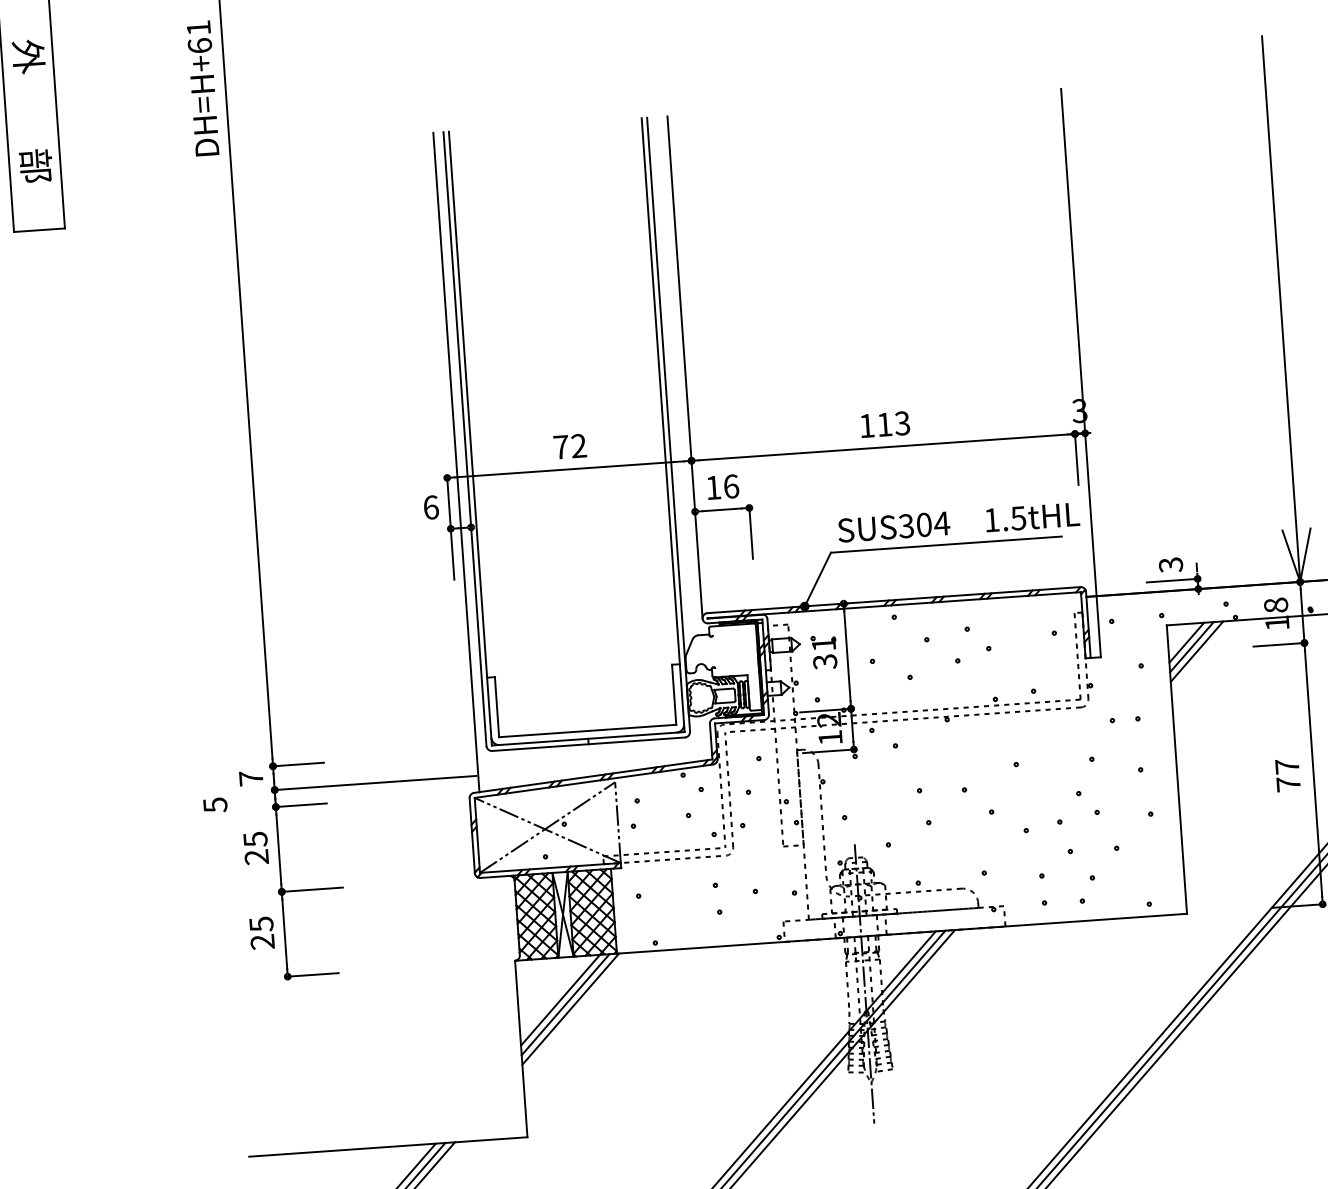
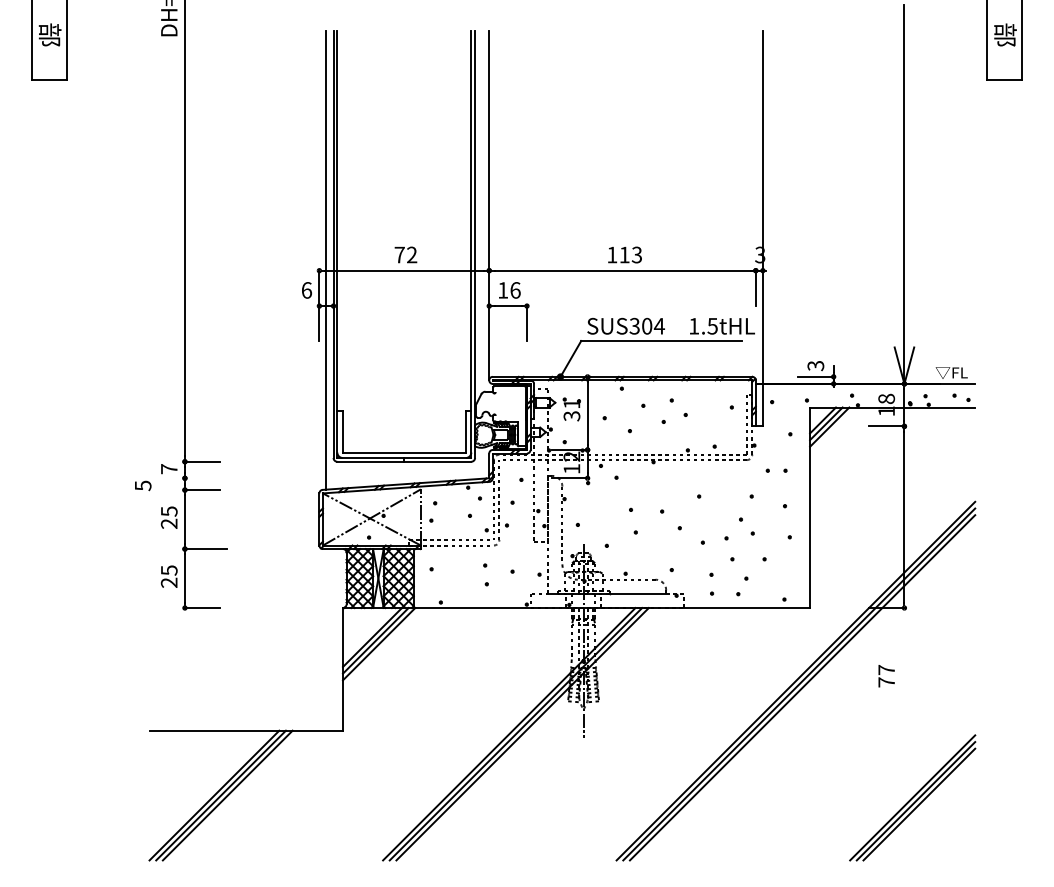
text: (1287, 775) -> (886, 676), moved
line: (374, 783) -> (254, 478), removed

